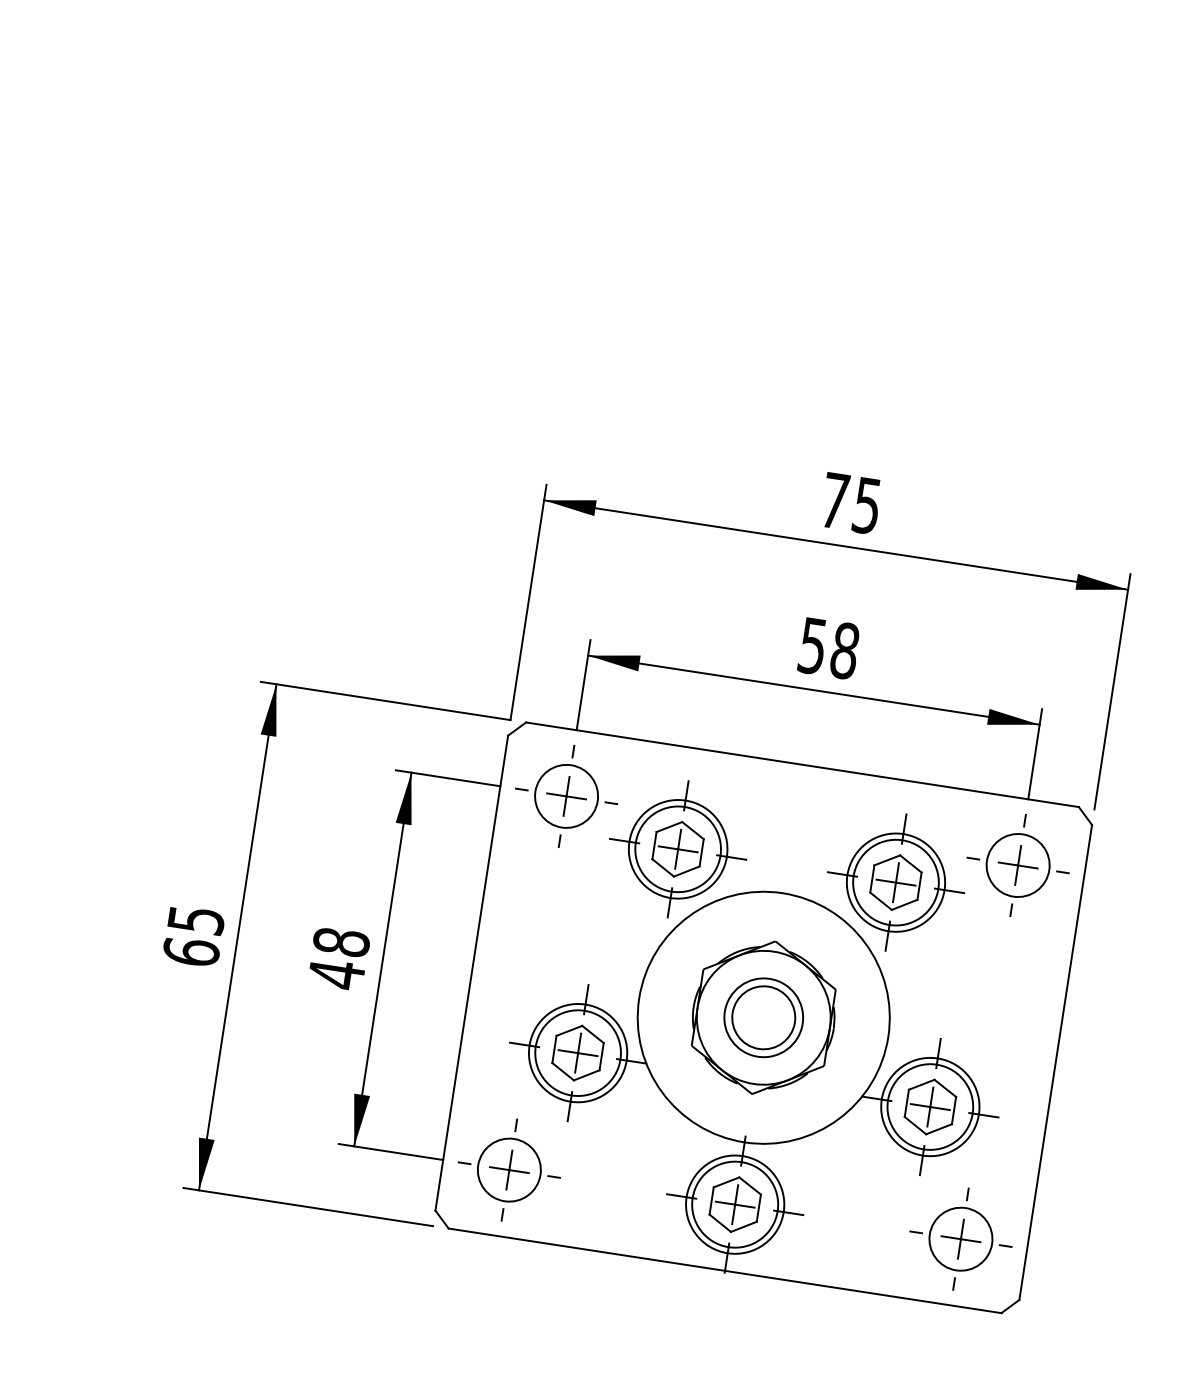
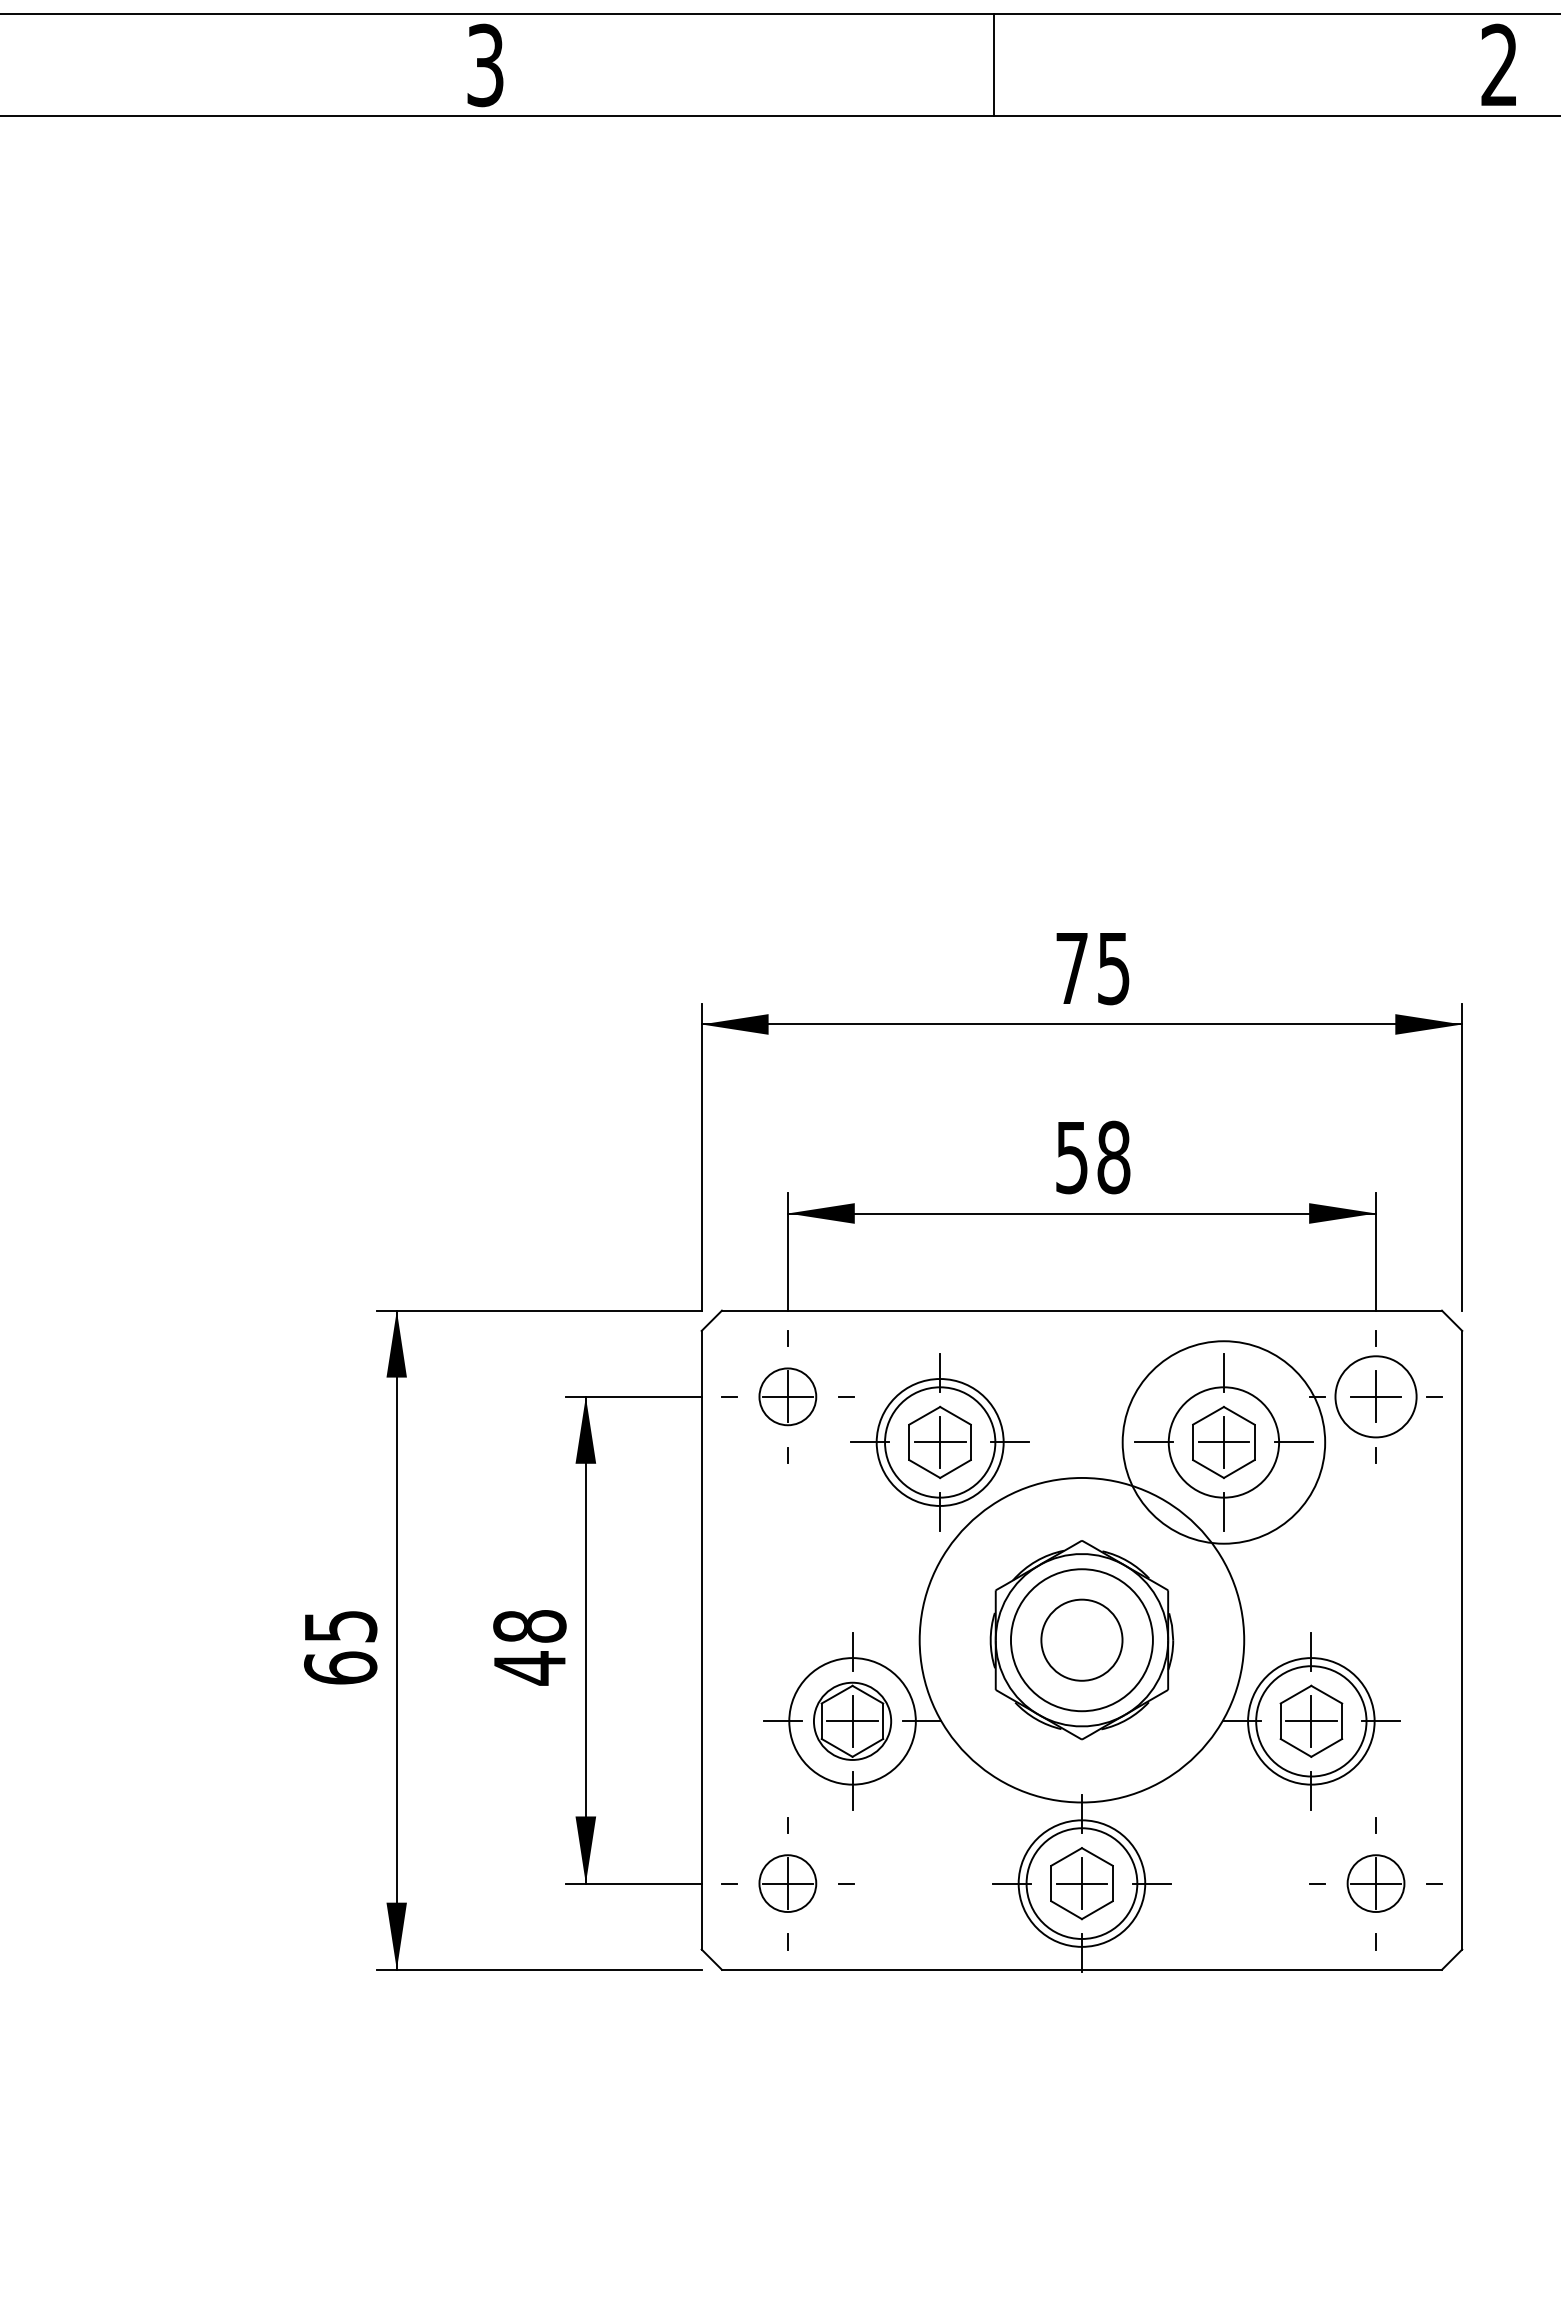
circle: (566, 796) -> (787, 1396), size x0.7
circle: (895, 882) -> (1223, 1442), size x1.6
circle: (763, 1017) -> (1081, 1639), size x1.4
circle: (578, 1053) -> (852, 1721), size x0.7
circle: (509, 1169) -> (787, 1883), size x0.7
circle: (960, 1239) -> (1375, 1883), size x0.7

